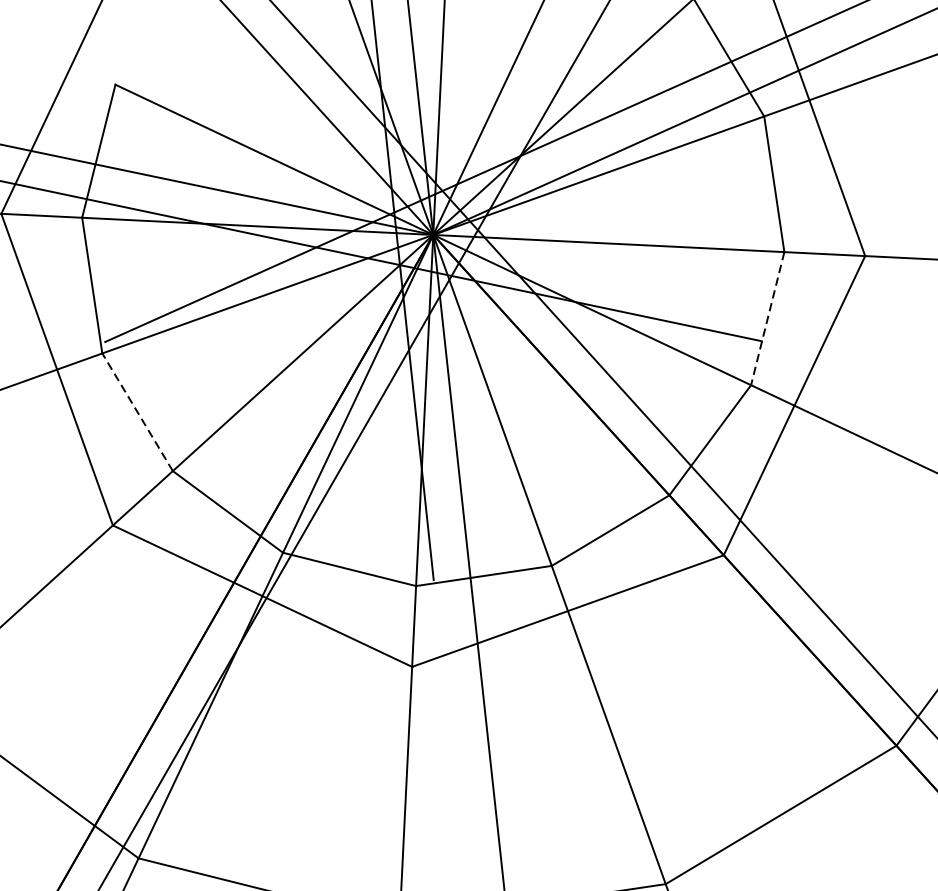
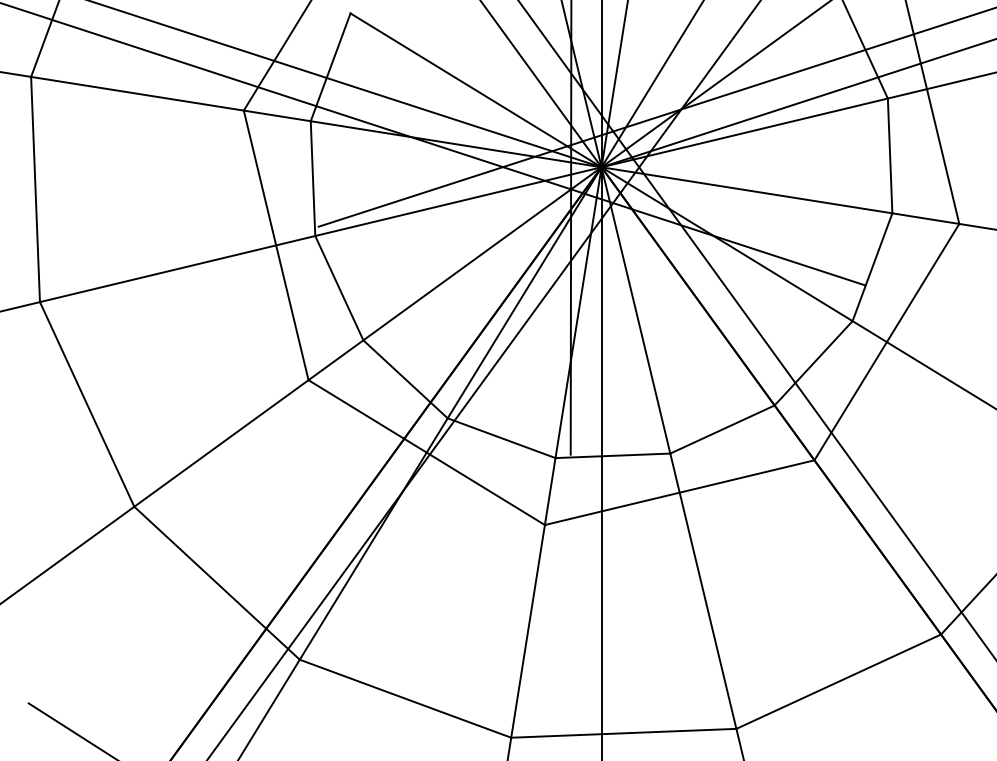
line: (767, 318) -> (872, 267), dashed -> solid
line: (137, 411) -> (339, 287), dashed -> solid

